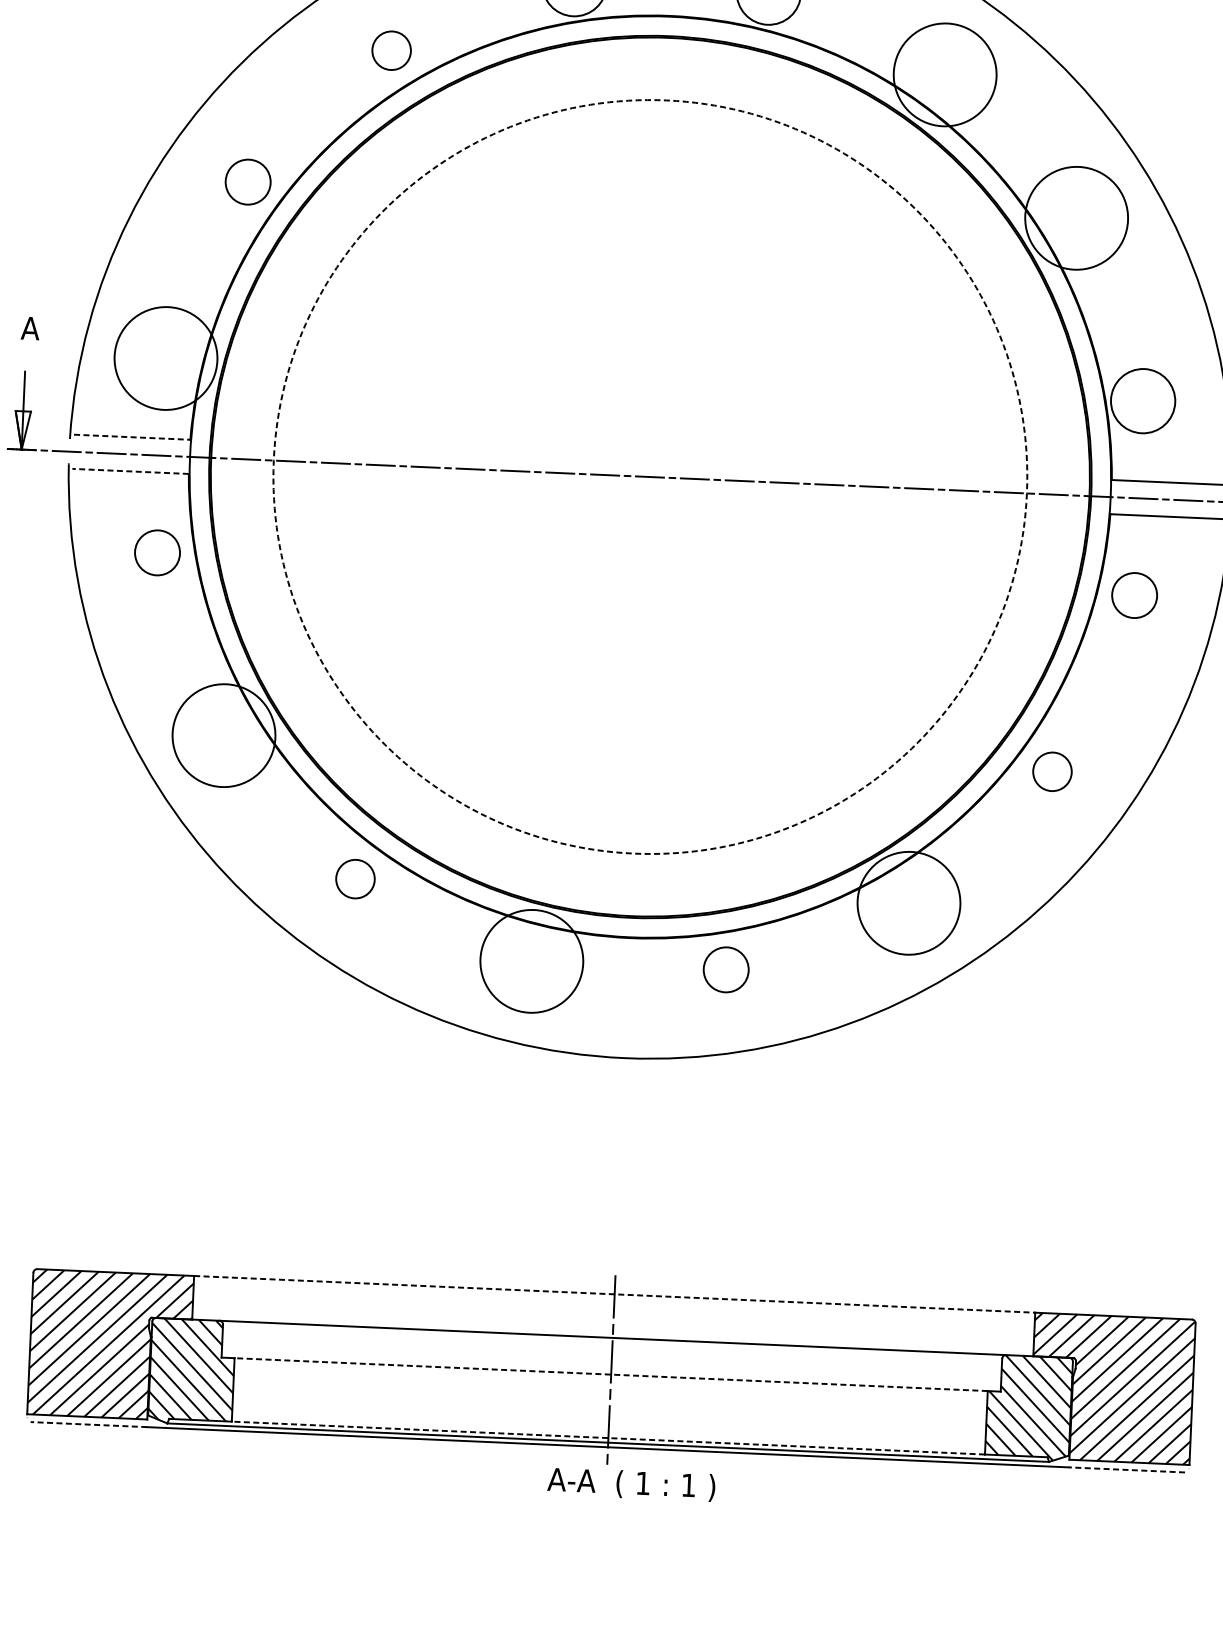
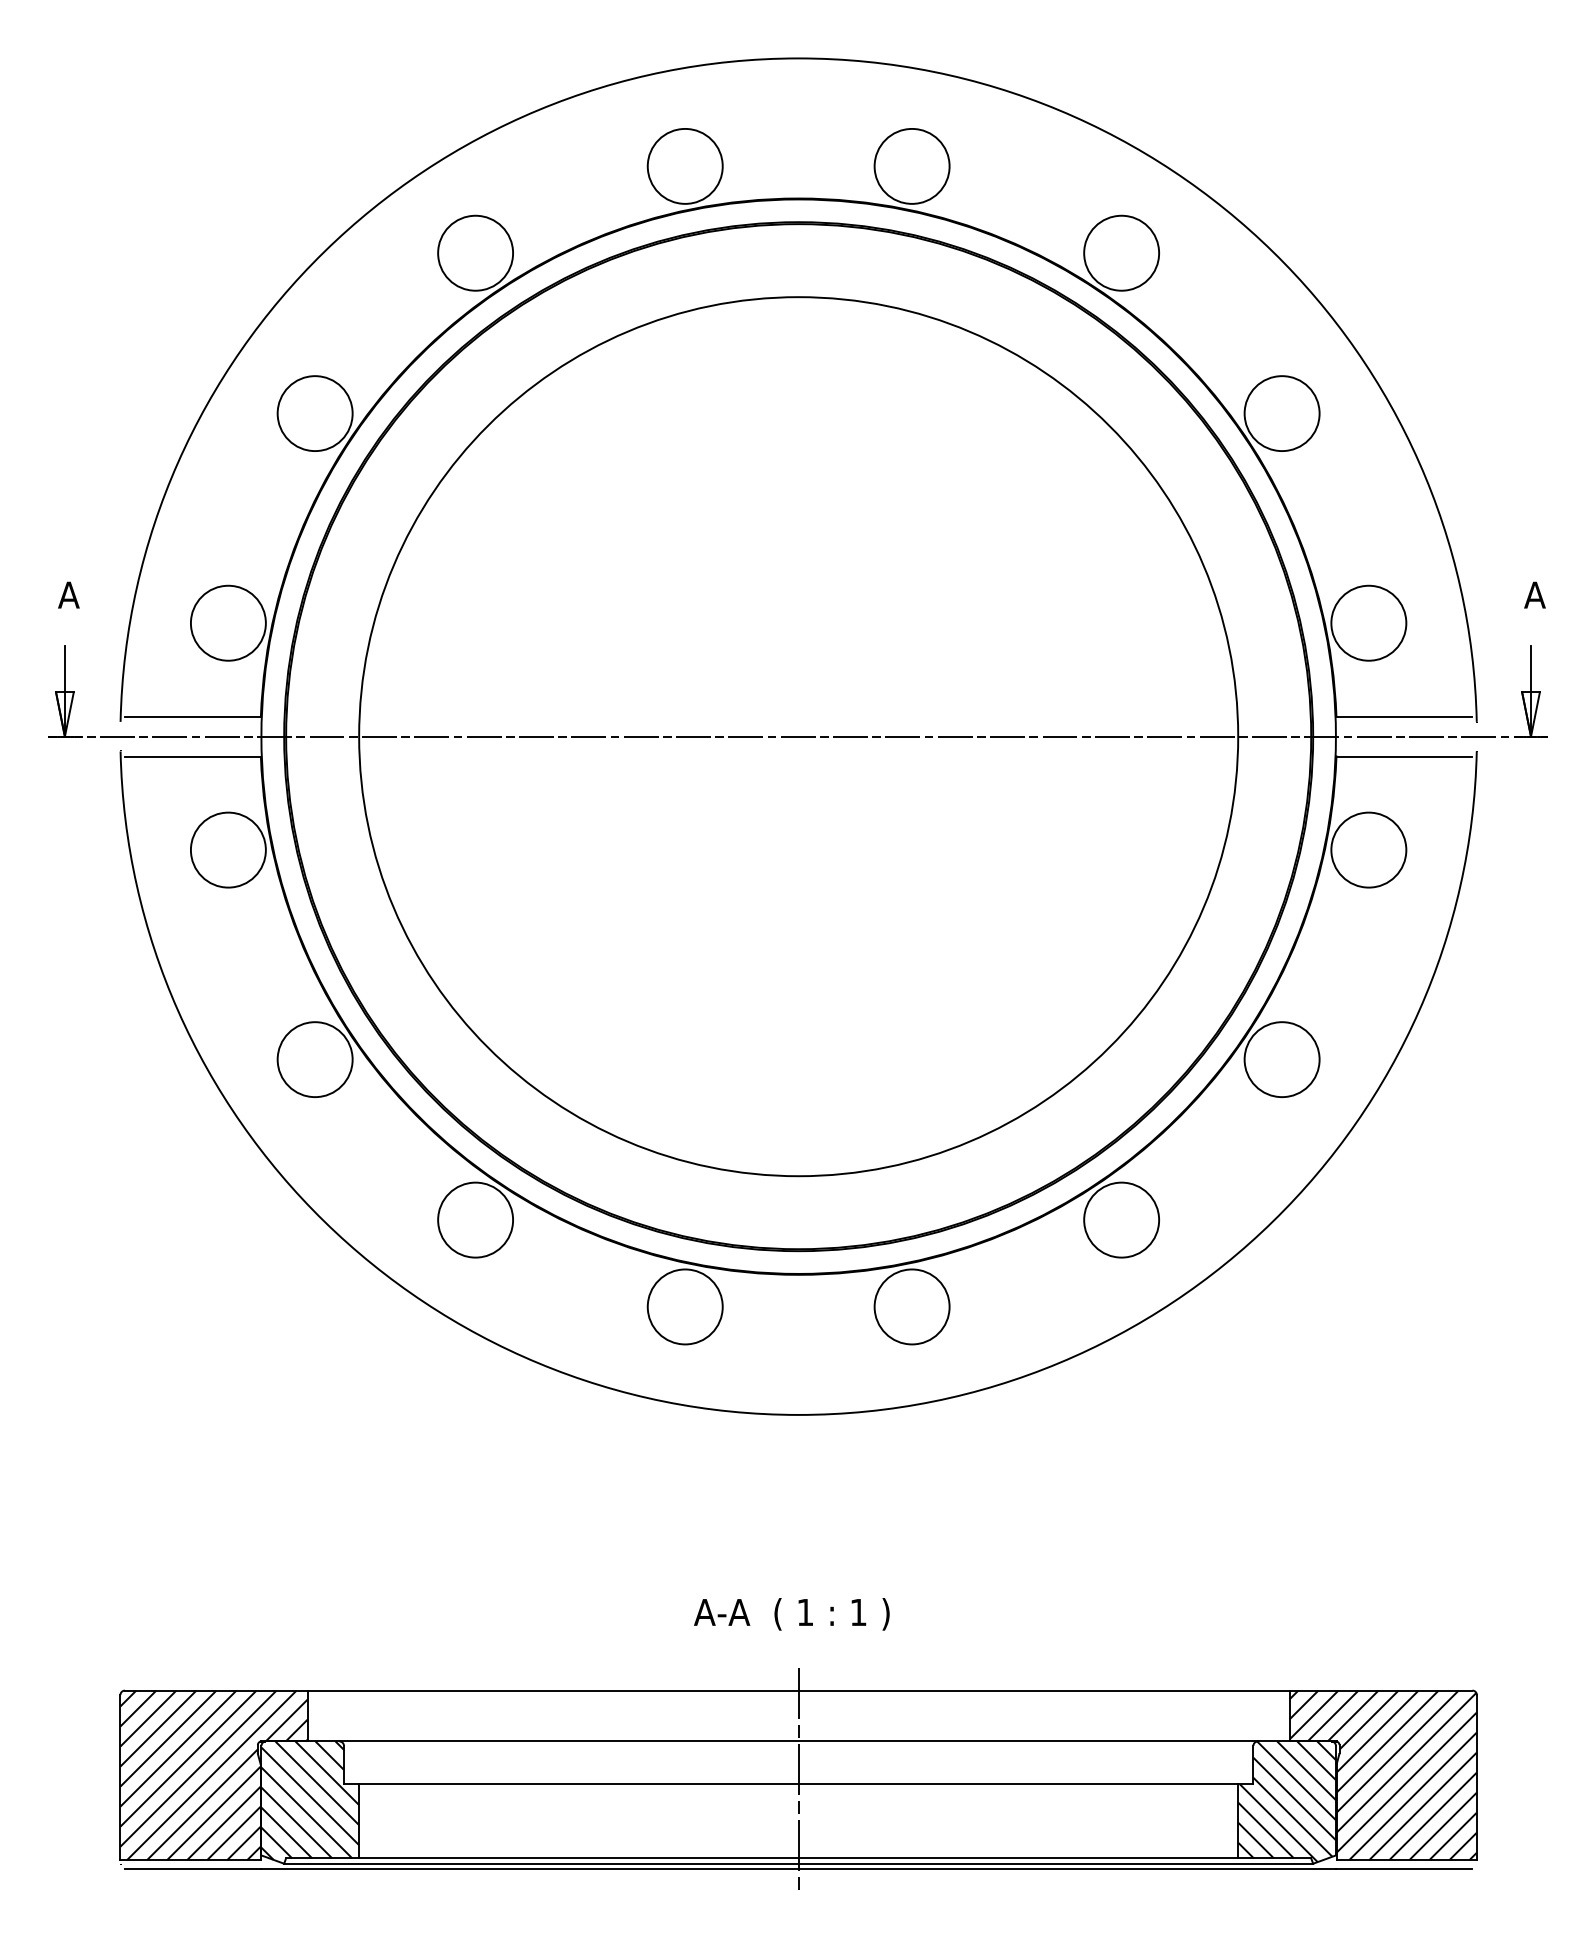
circle: (391, 50) -> (475, 252), size x1.67
circle: (945, 74) -> (1121, 252), size x0.62
circle: (247, 182) -> (314, 413), size x1.43
circle: (1076, 218) -> (1281, 413), size x0.62
circle: (165, 357) -> (227, 622), size x0.62
line: (132, 437) -> (193, 716), dashed -> solid
line: (131, 471) -> (193, 756), dashed -> solid
circle: (650, 476) -> (798, 736), dashed -> solid
circle: (156, 552) -> (227, 849), size x1.43
circle: (1134, 595) -> (1368, 849), size x1.43
circle: (223, 735) -> (314, 1059), size x0.62
circle: (1051, 771) -> (1281, 1059), size x1.67
circle: (355, 878) -> (475, 1219), size x1.67
circle: (908, 902) -> (1121, 1219), size x0.62
circle: (531, 960) -> (684, 1306), size x0.62
circle: (725, 969) -> (911, 1306), size x1.43
line: (614, 1294) -> (798, 1690), dashed -> solid
line: (611, 1374) -> (798, 1784), dashed -> solid
line: (89, 1424) -> (193, 1869), dashed -> solid
line: (608, 1438) -> (798, 1858), dashed -> solid
line: (1127, 1470) -> (1404, 1869), dashed -> solid
text: (631, 1484) -> (791, 1614), moved

